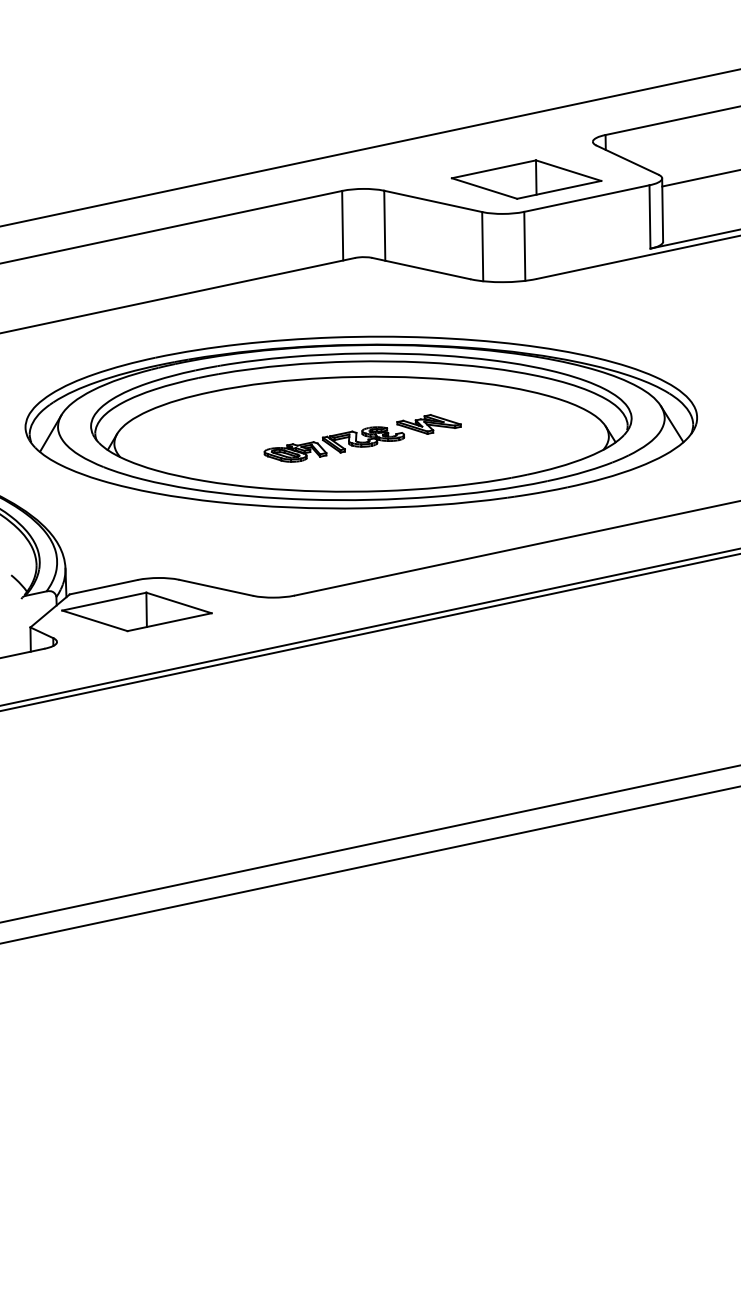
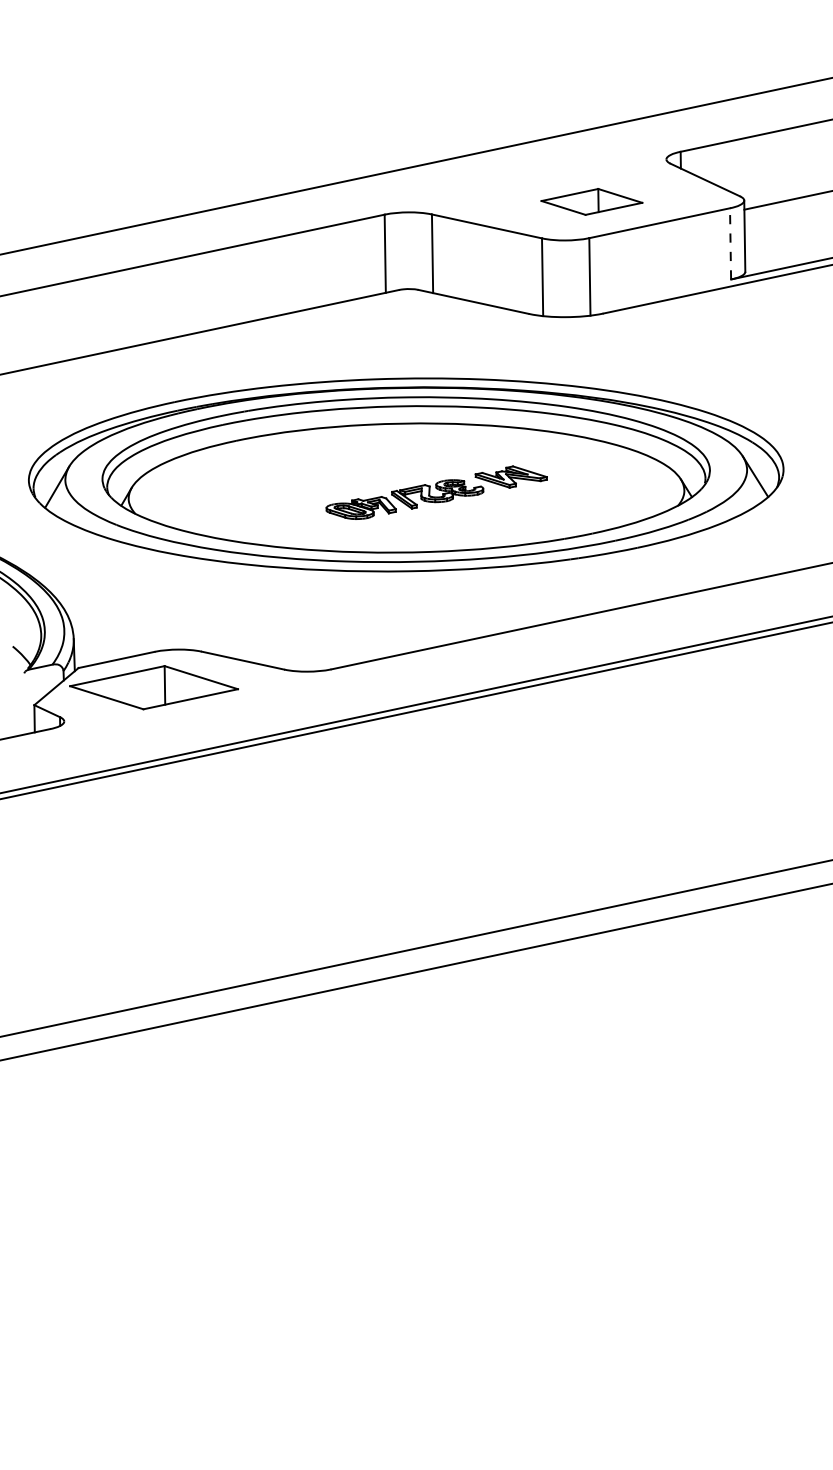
part: (526, 179) -> (591, 201), size x0.6
line: (649, 216) -> (730, 243), solid -> dashed
part: (362, 438) -> (436, 492), moved

